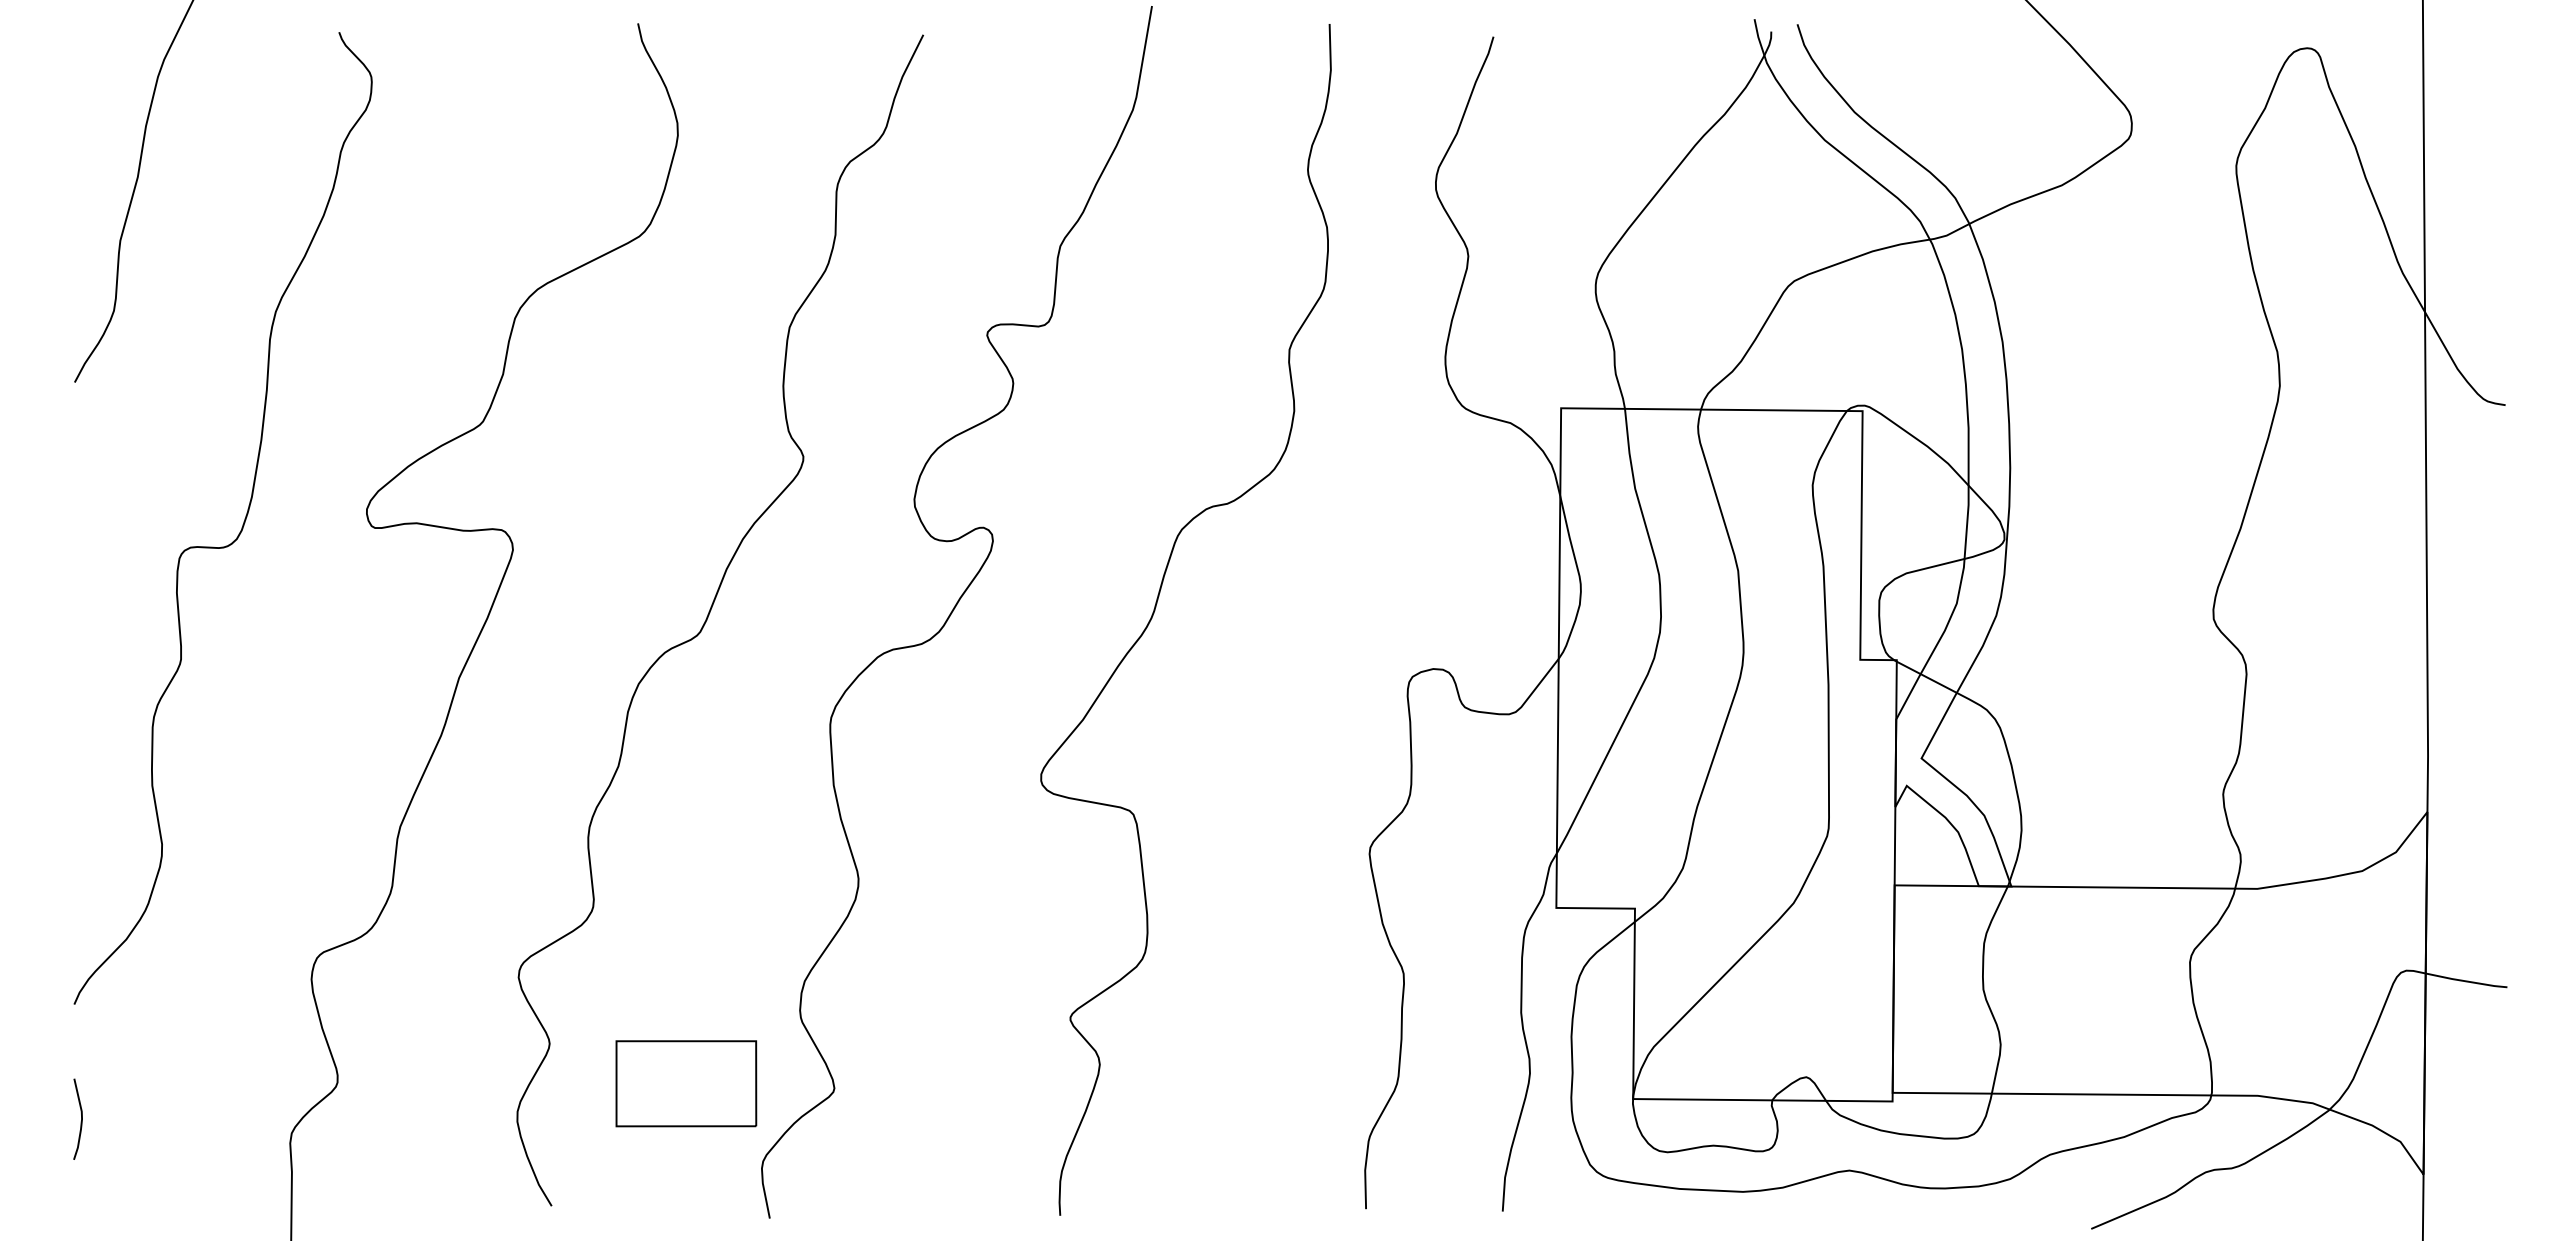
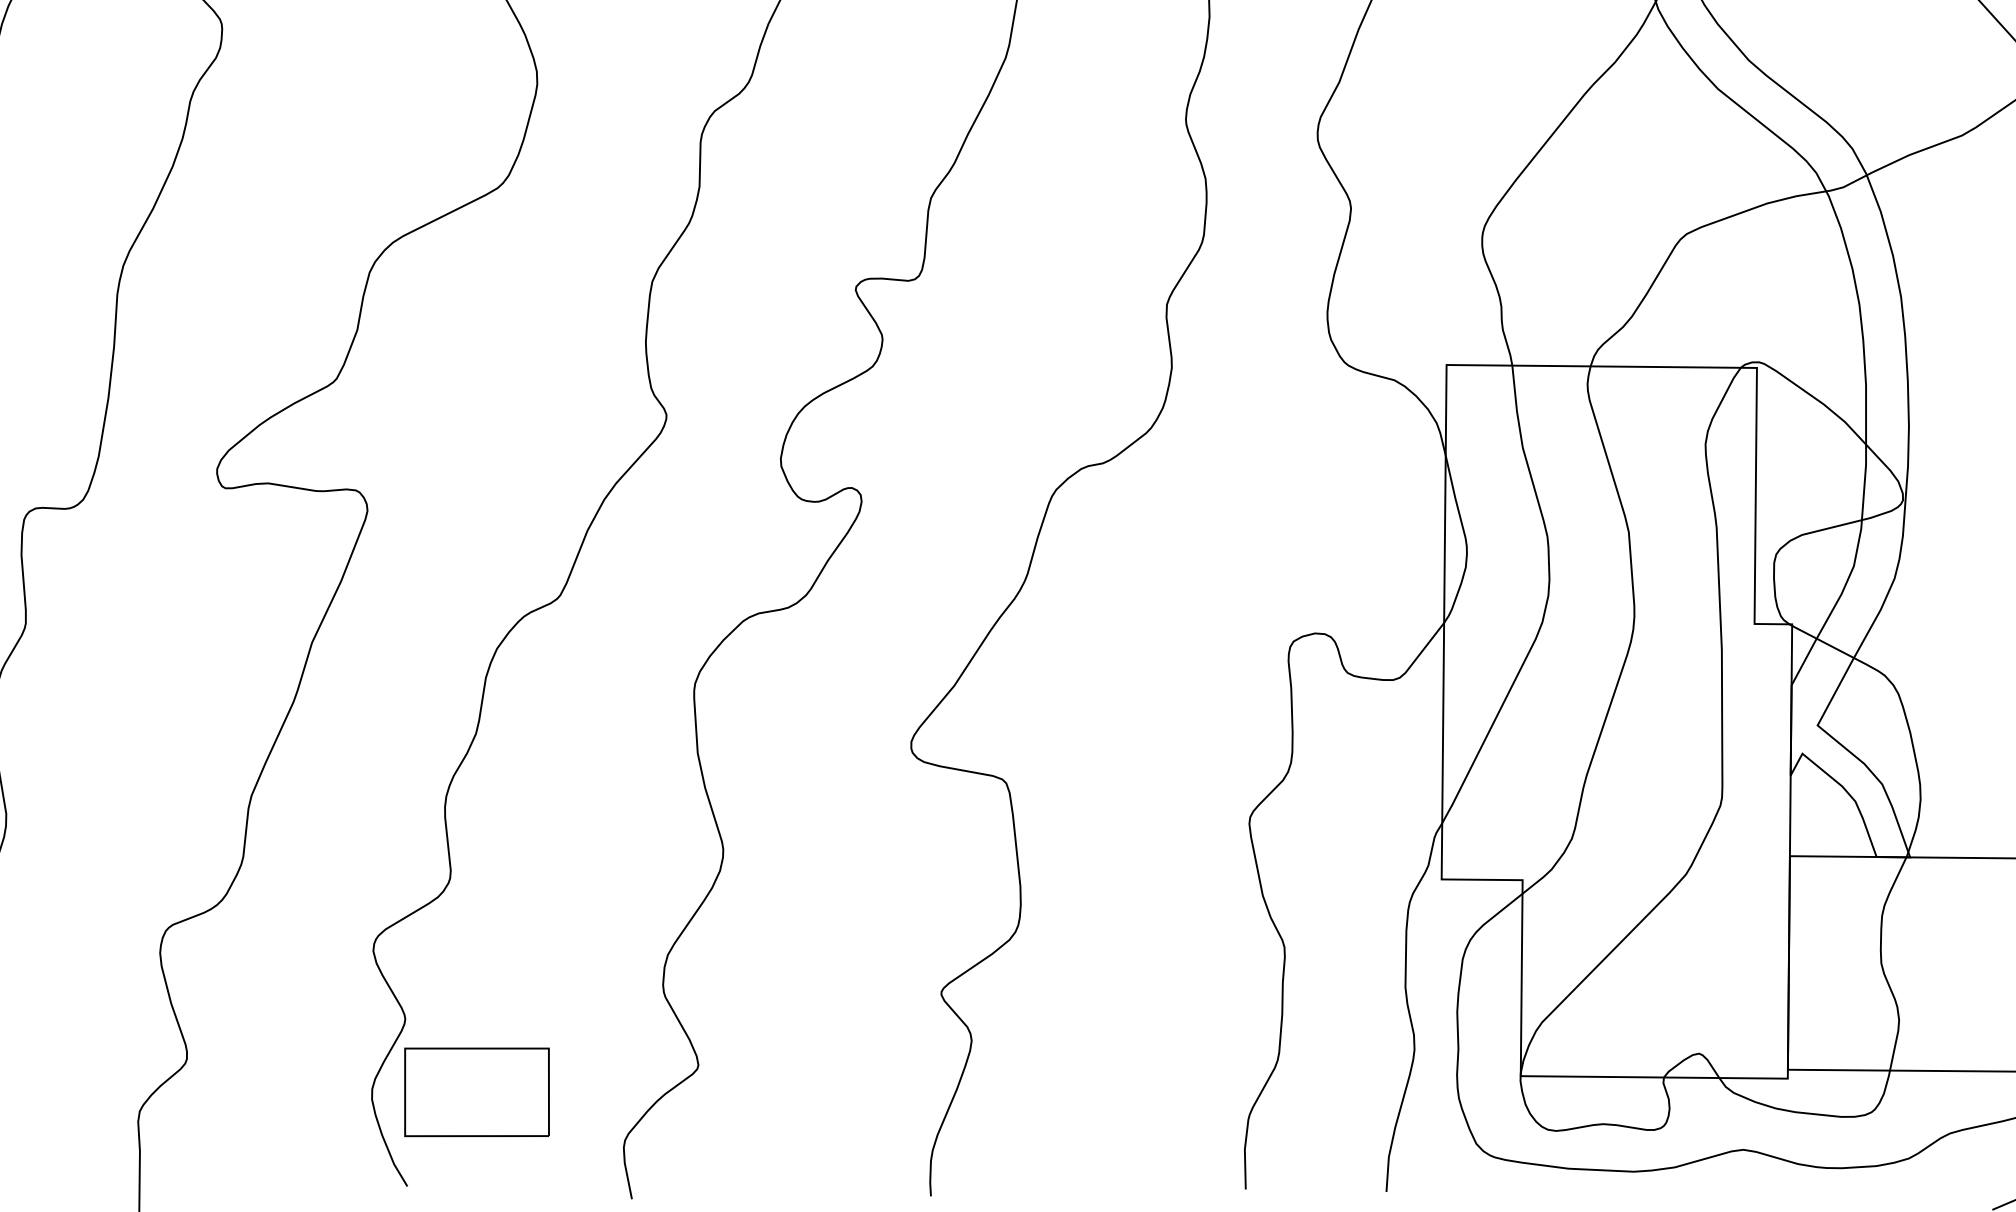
part: (686, 1083) -> (477, 1092), moved

